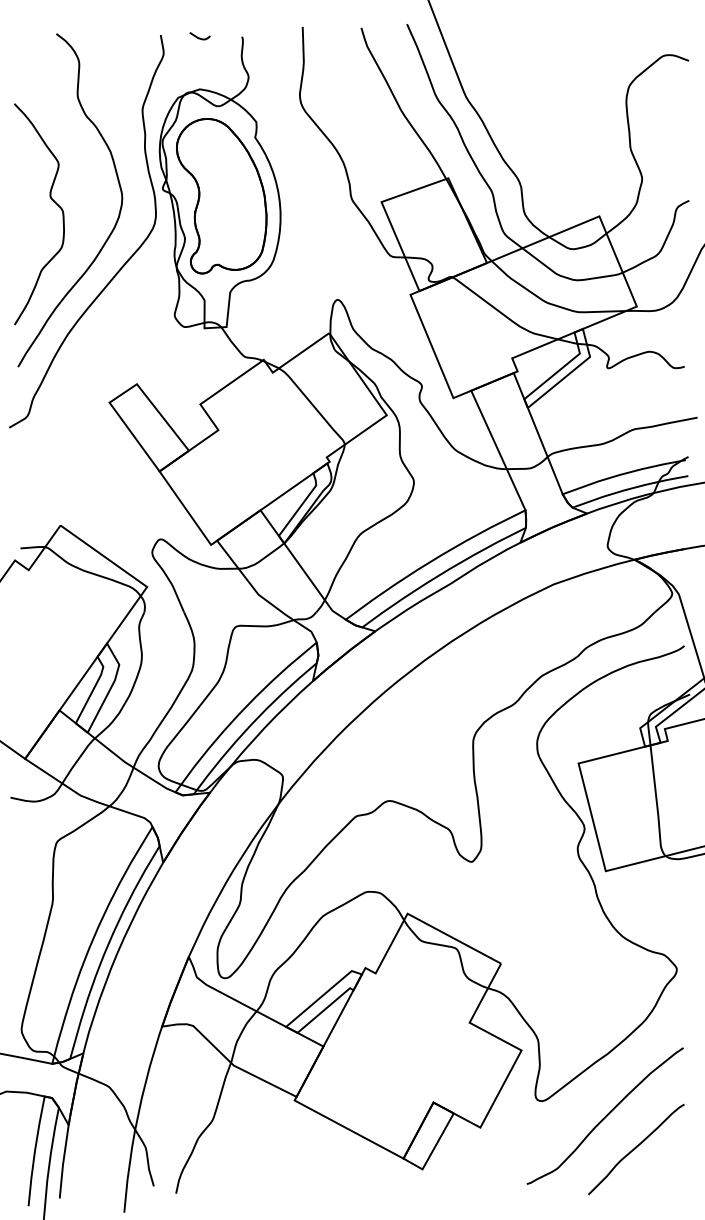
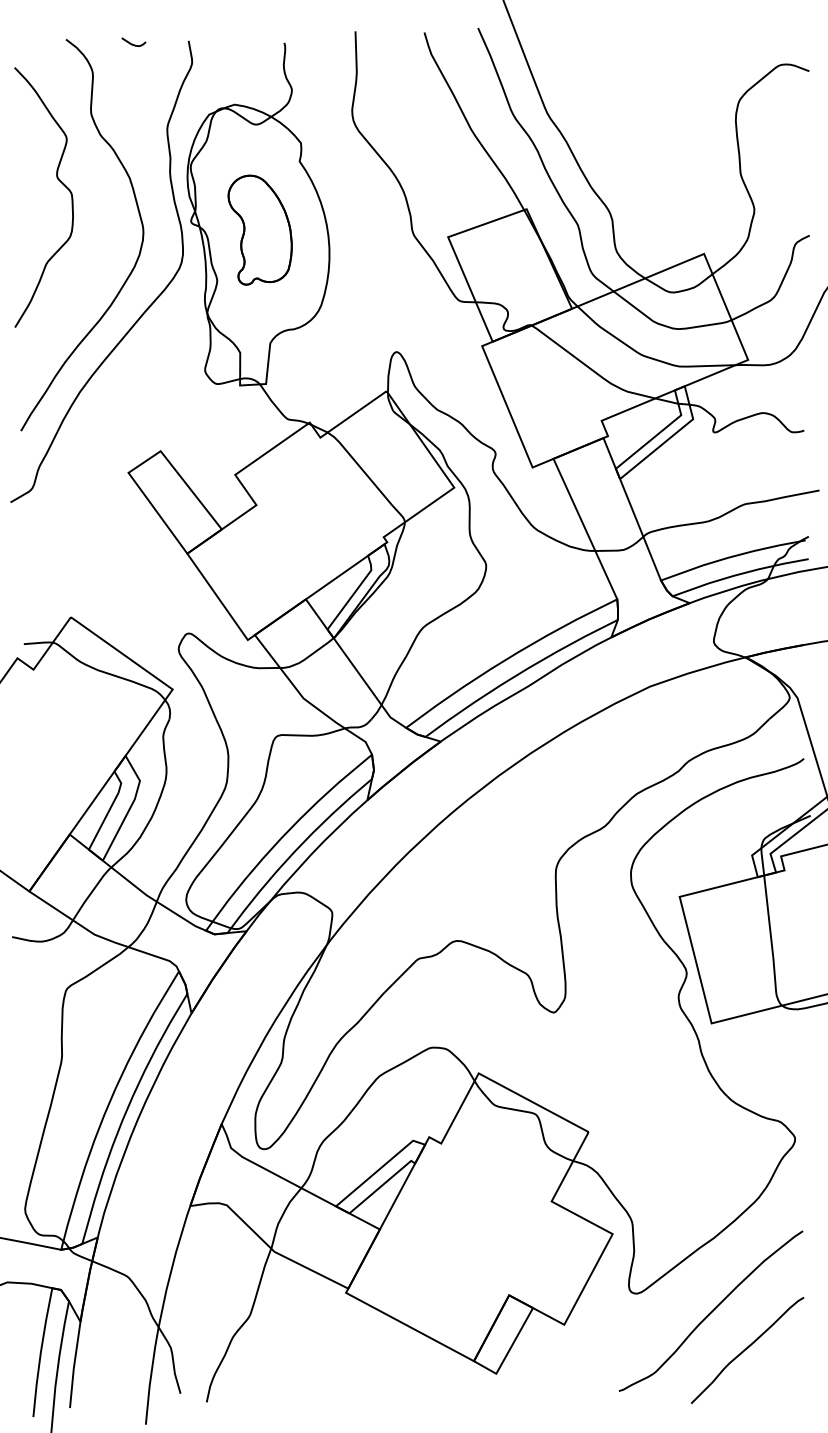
curve: (198, 37) -> (132, 43), moved
part: (221, 195) -> (259, 229), size x0.6
curve: (52, 200) -> (59, 181), moved

